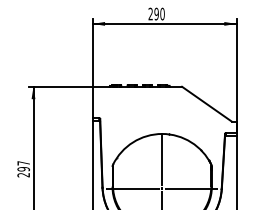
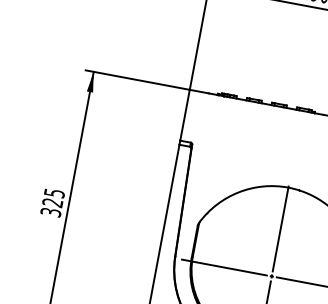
text: (23, 169) -> (52, 203), 297 -> 325

